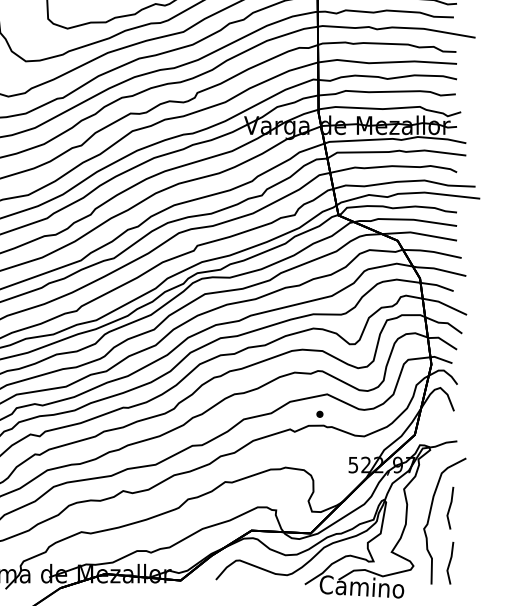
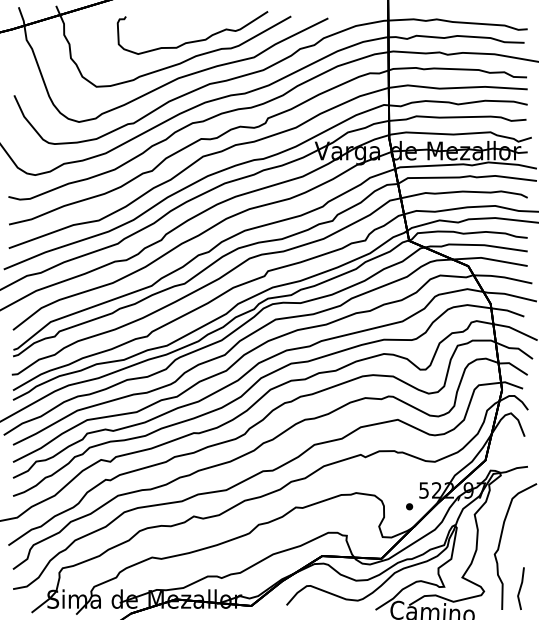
part: (319, 414) -> (409, 506), moved
line: (449, 508) -> (520, 533), removed

